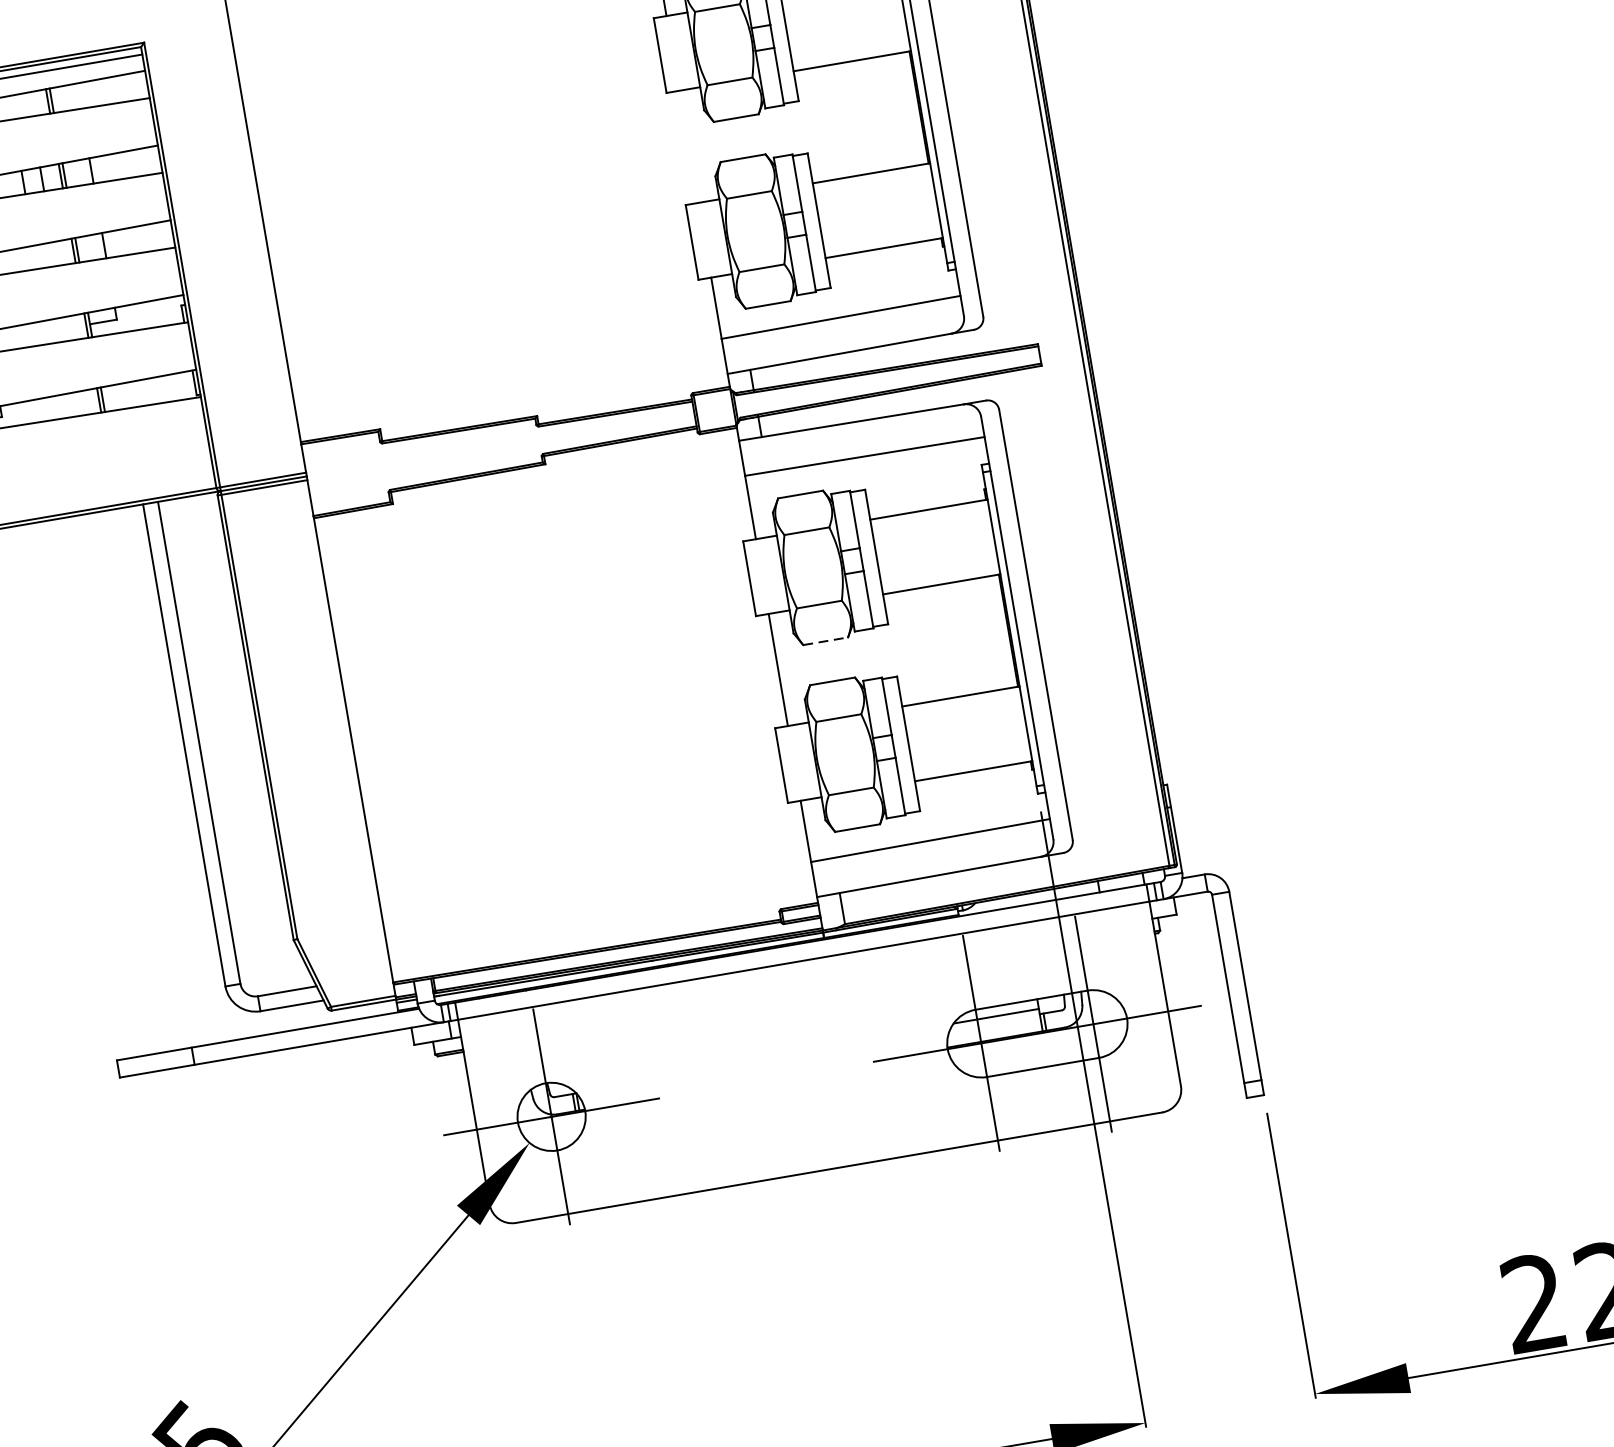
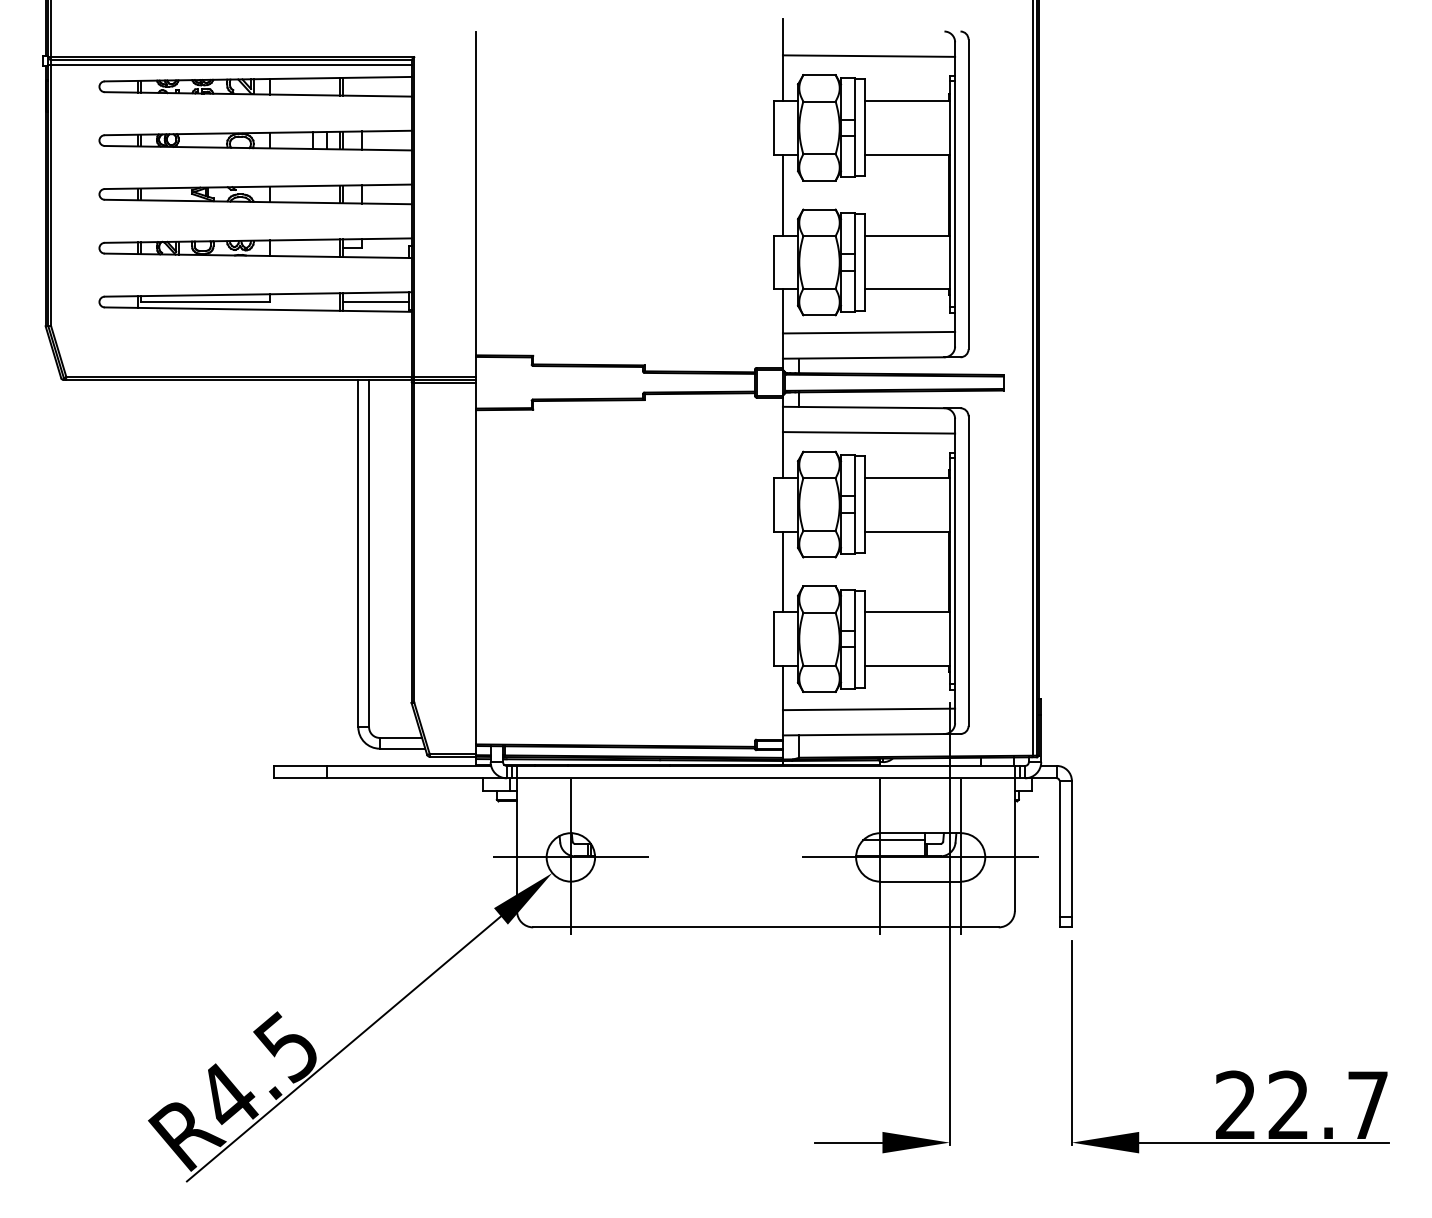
line: (688, 145) -> (782, 194), added
line: (148, 392) -> (375, 302), added
line: (827, 641) -> (820, 557), dashed -> solid

